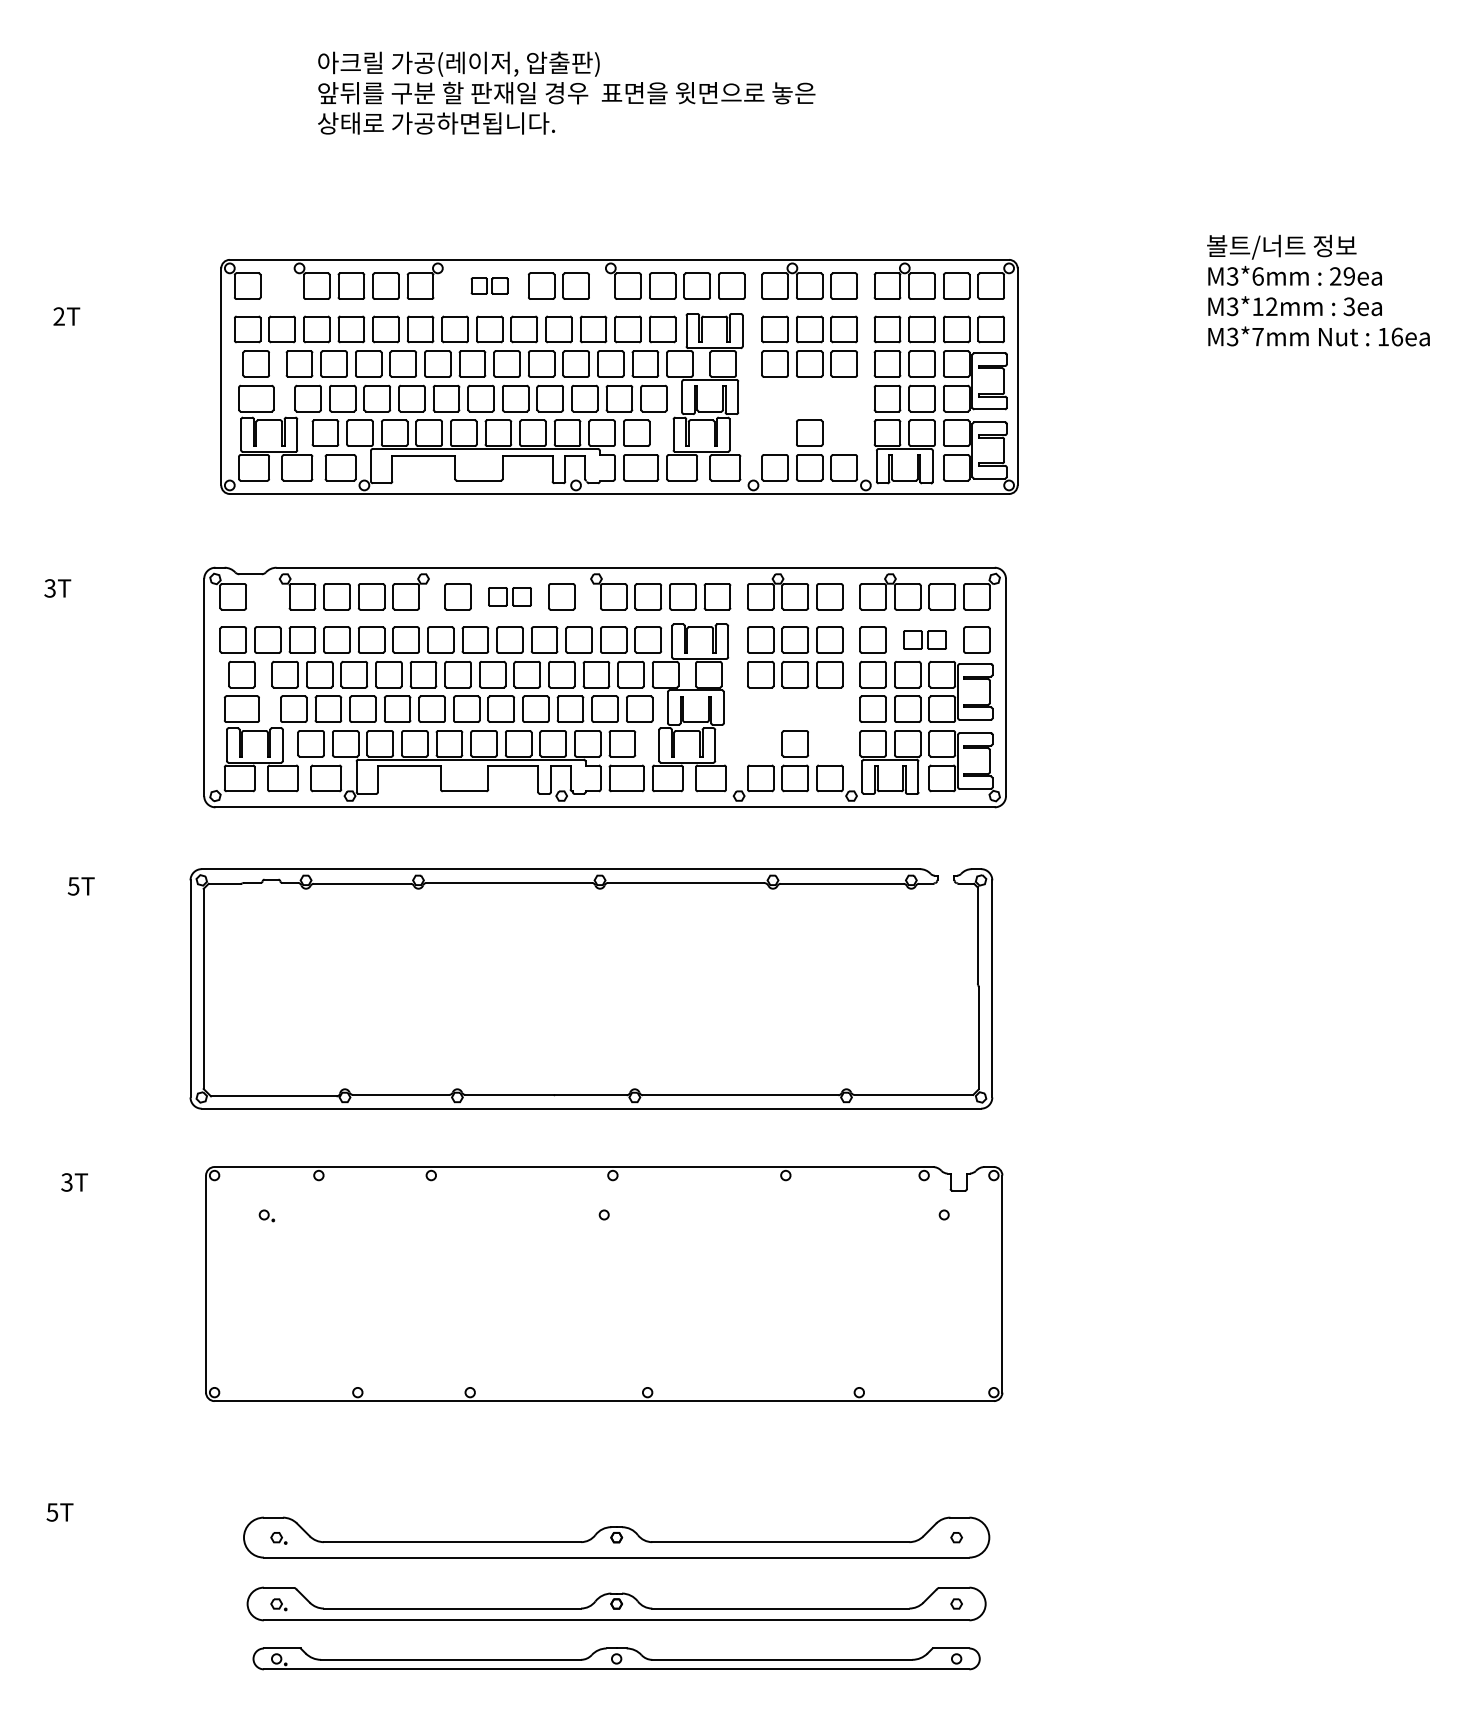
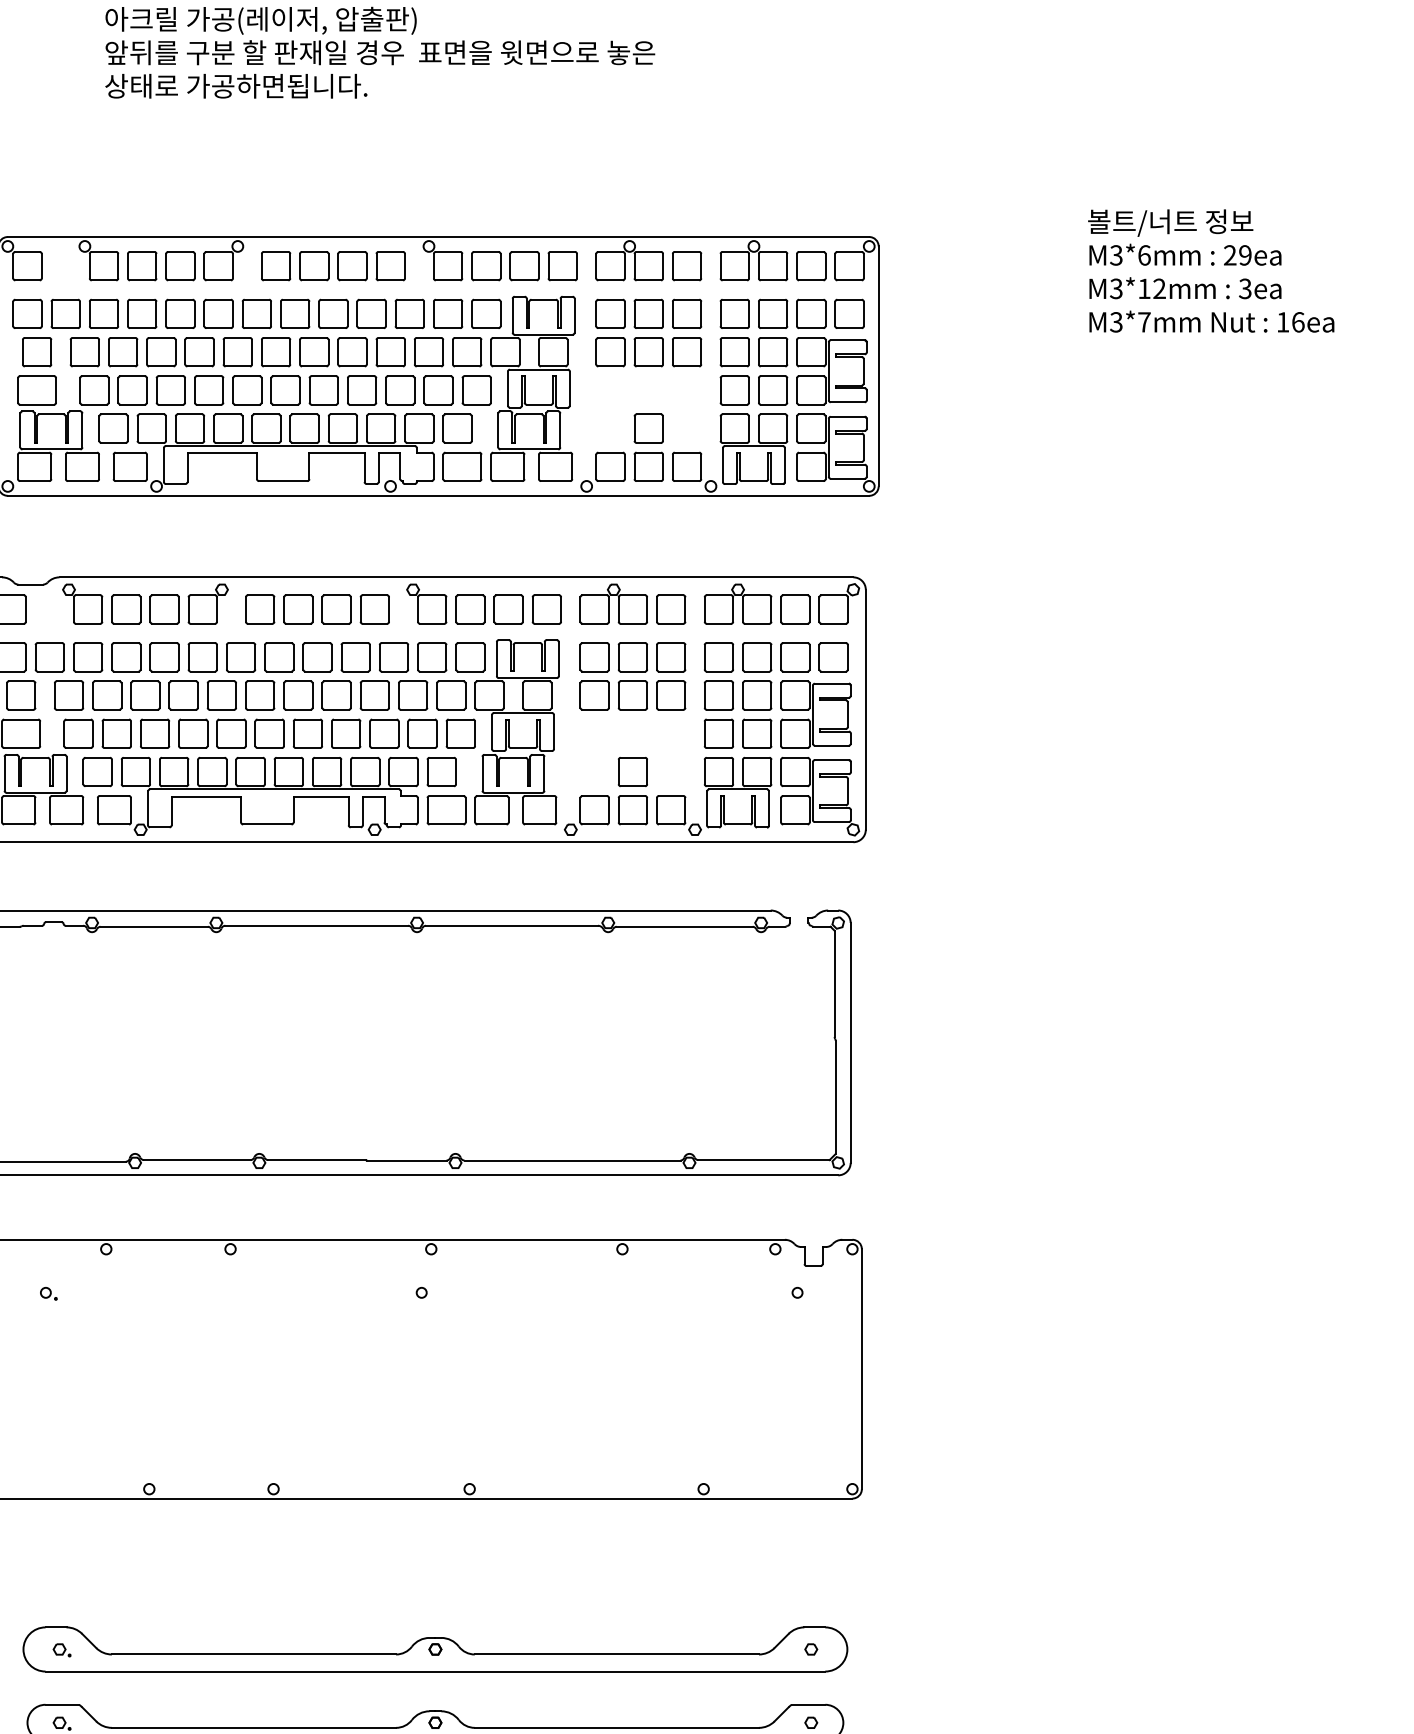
part: (489, 285) -> (294, 265), size x1.67
part: (509, 596) -> (316, 609), size x1.43
part: (924, 639) -> (775, 656), size x1.43

